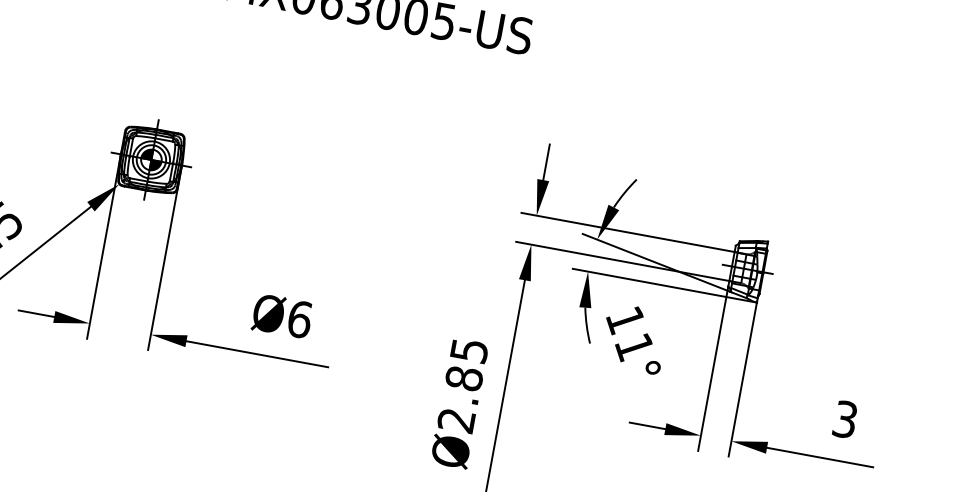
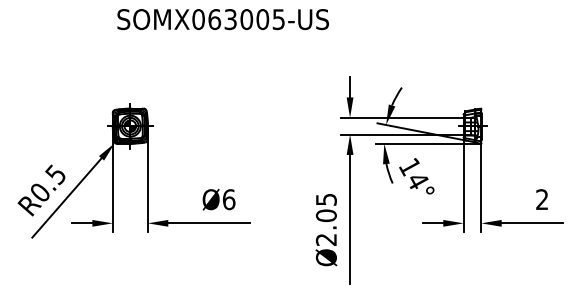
text: (633, 348) -> (417, 181), 11° -> 14°
text: (464, 378) -> (326, 215), Ø2.85 -> Ø2.05
text: (845, 419) -> (542, 199), 3 -> 2

